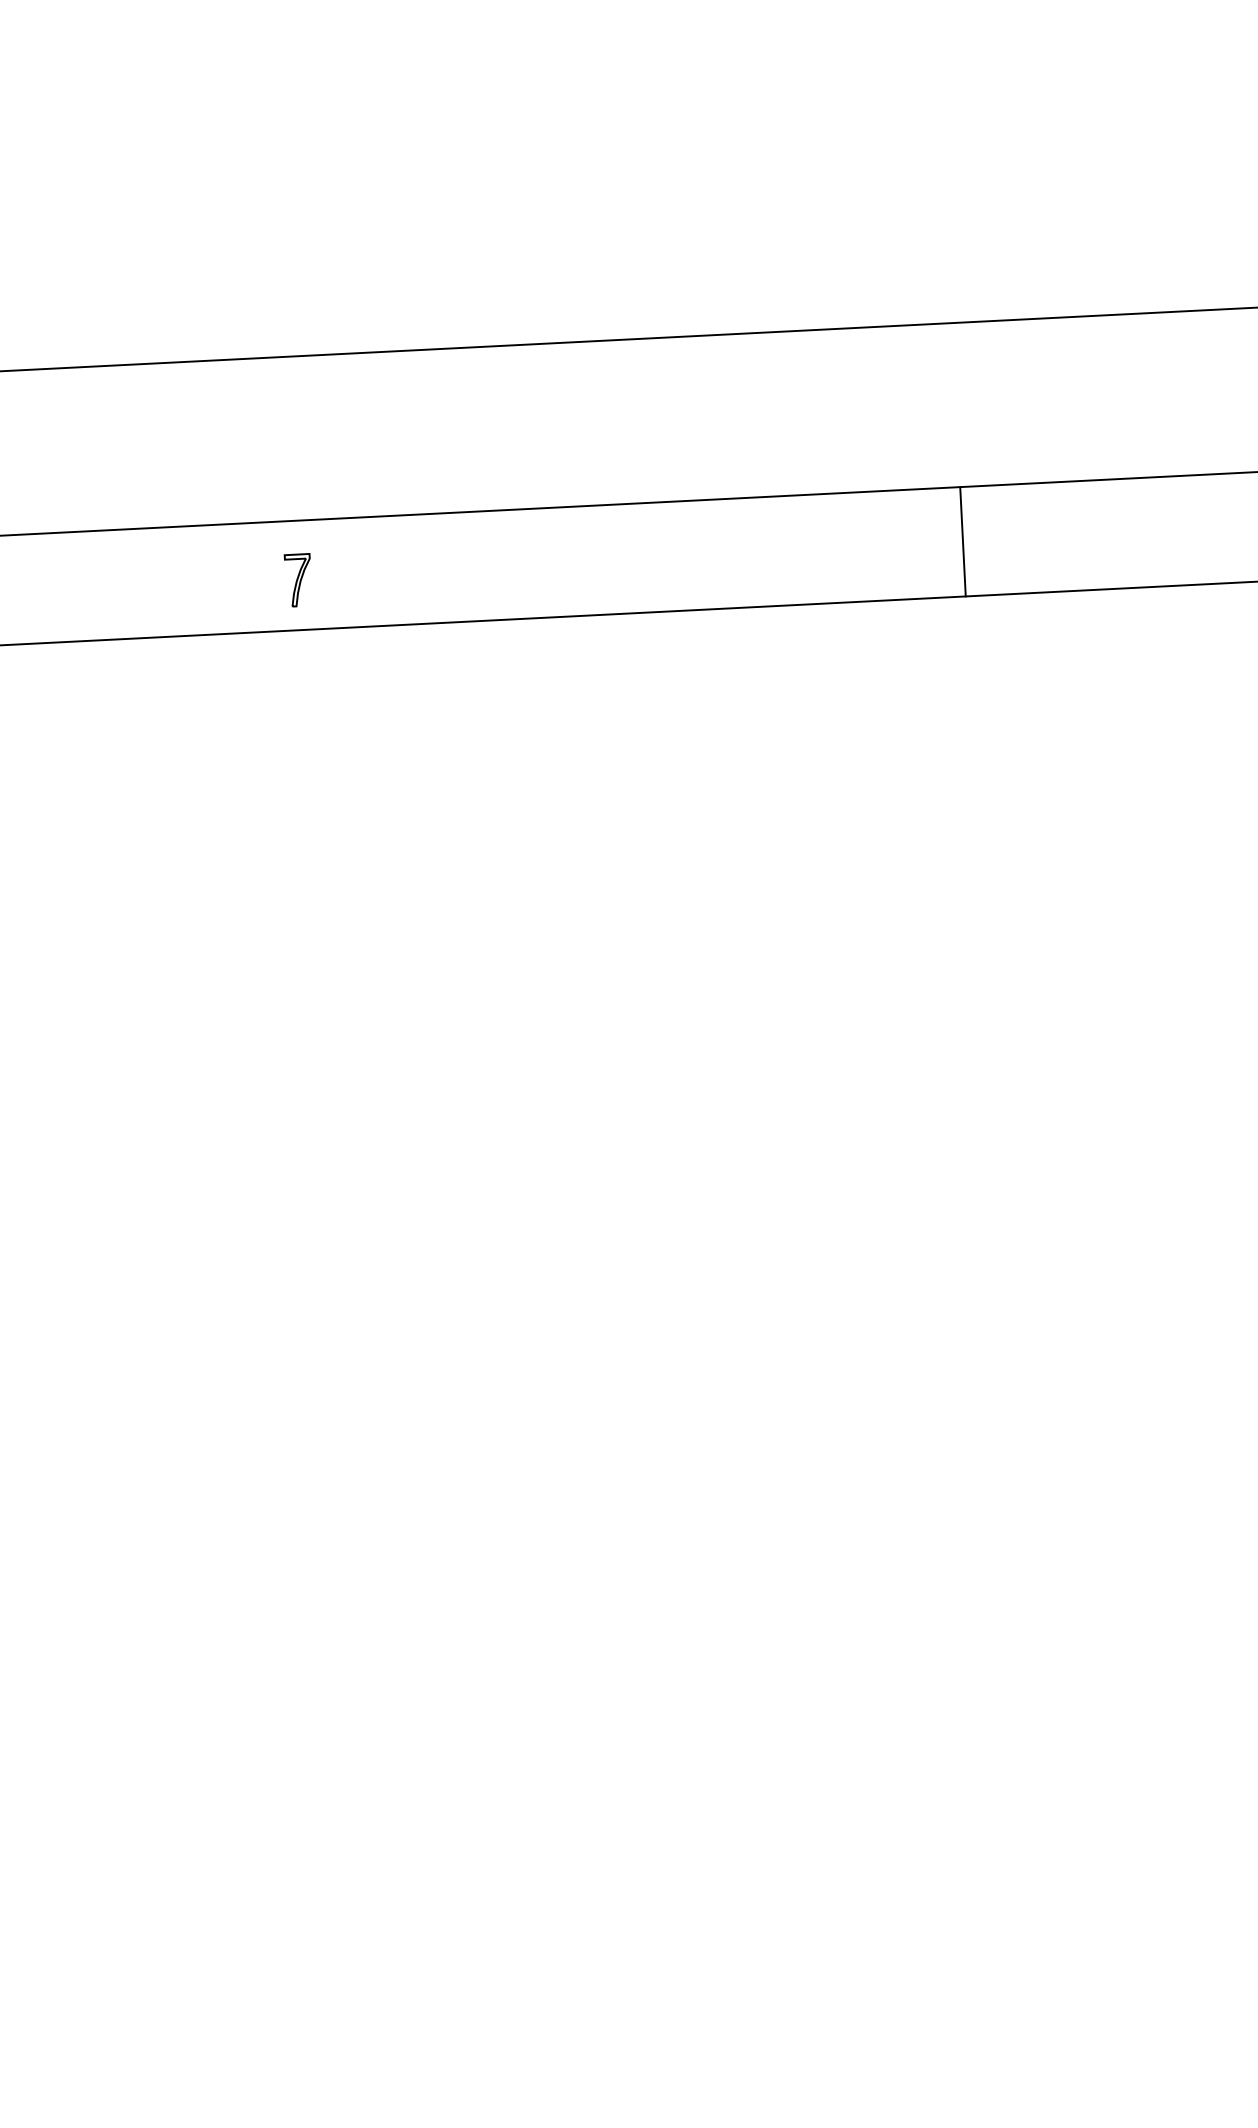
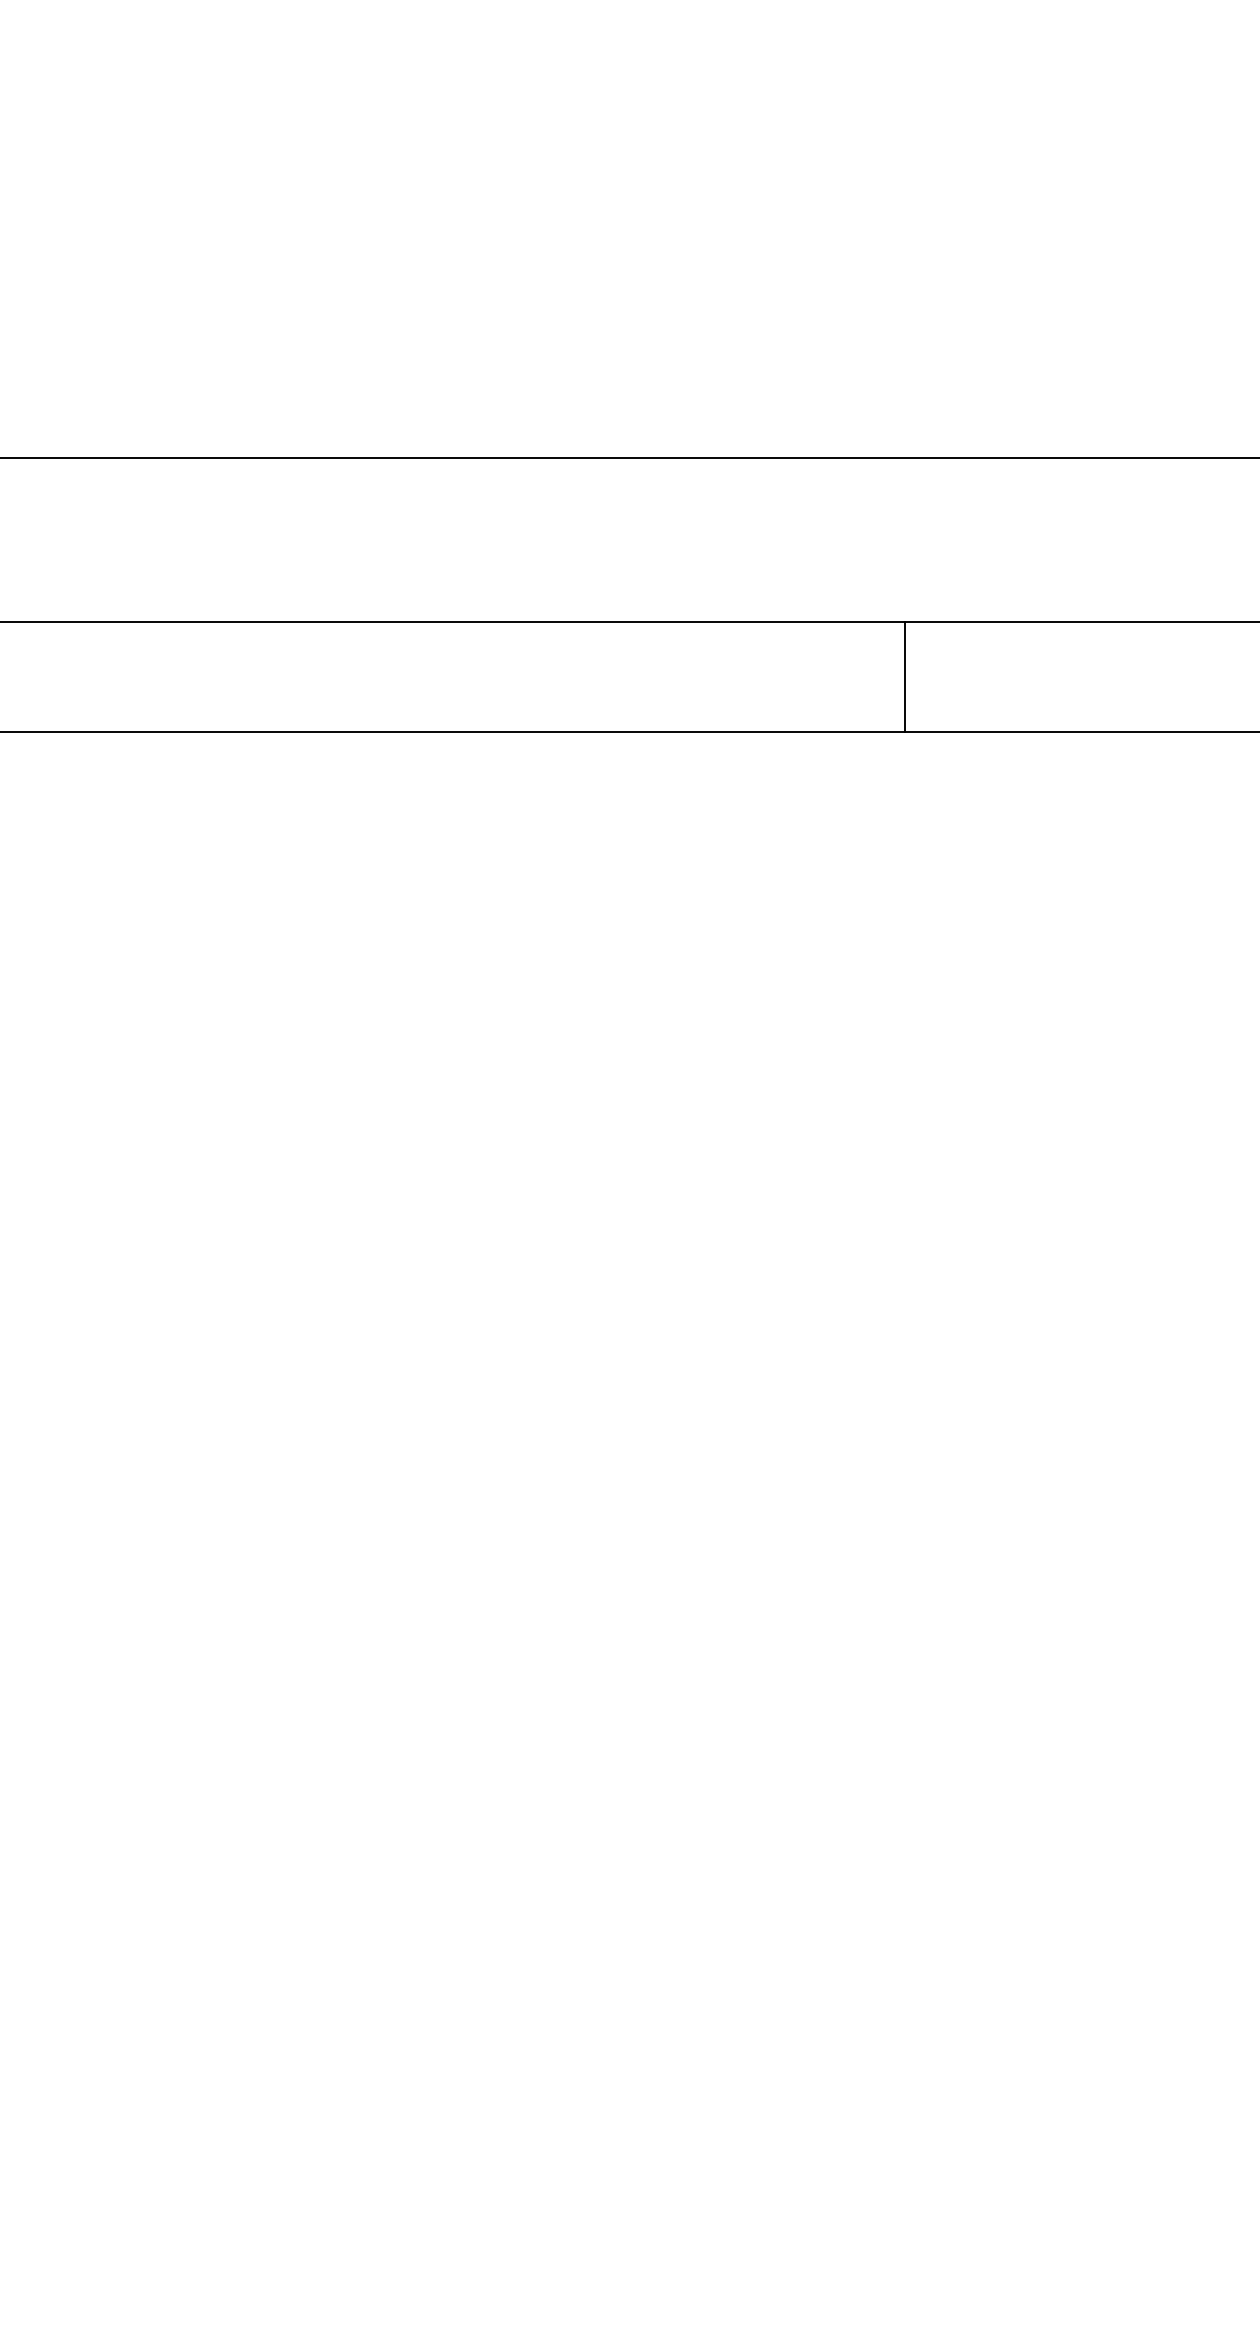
line: (963, 541) -> (905, 676), moved
part: (298, 579) -> (305, 681), removed

